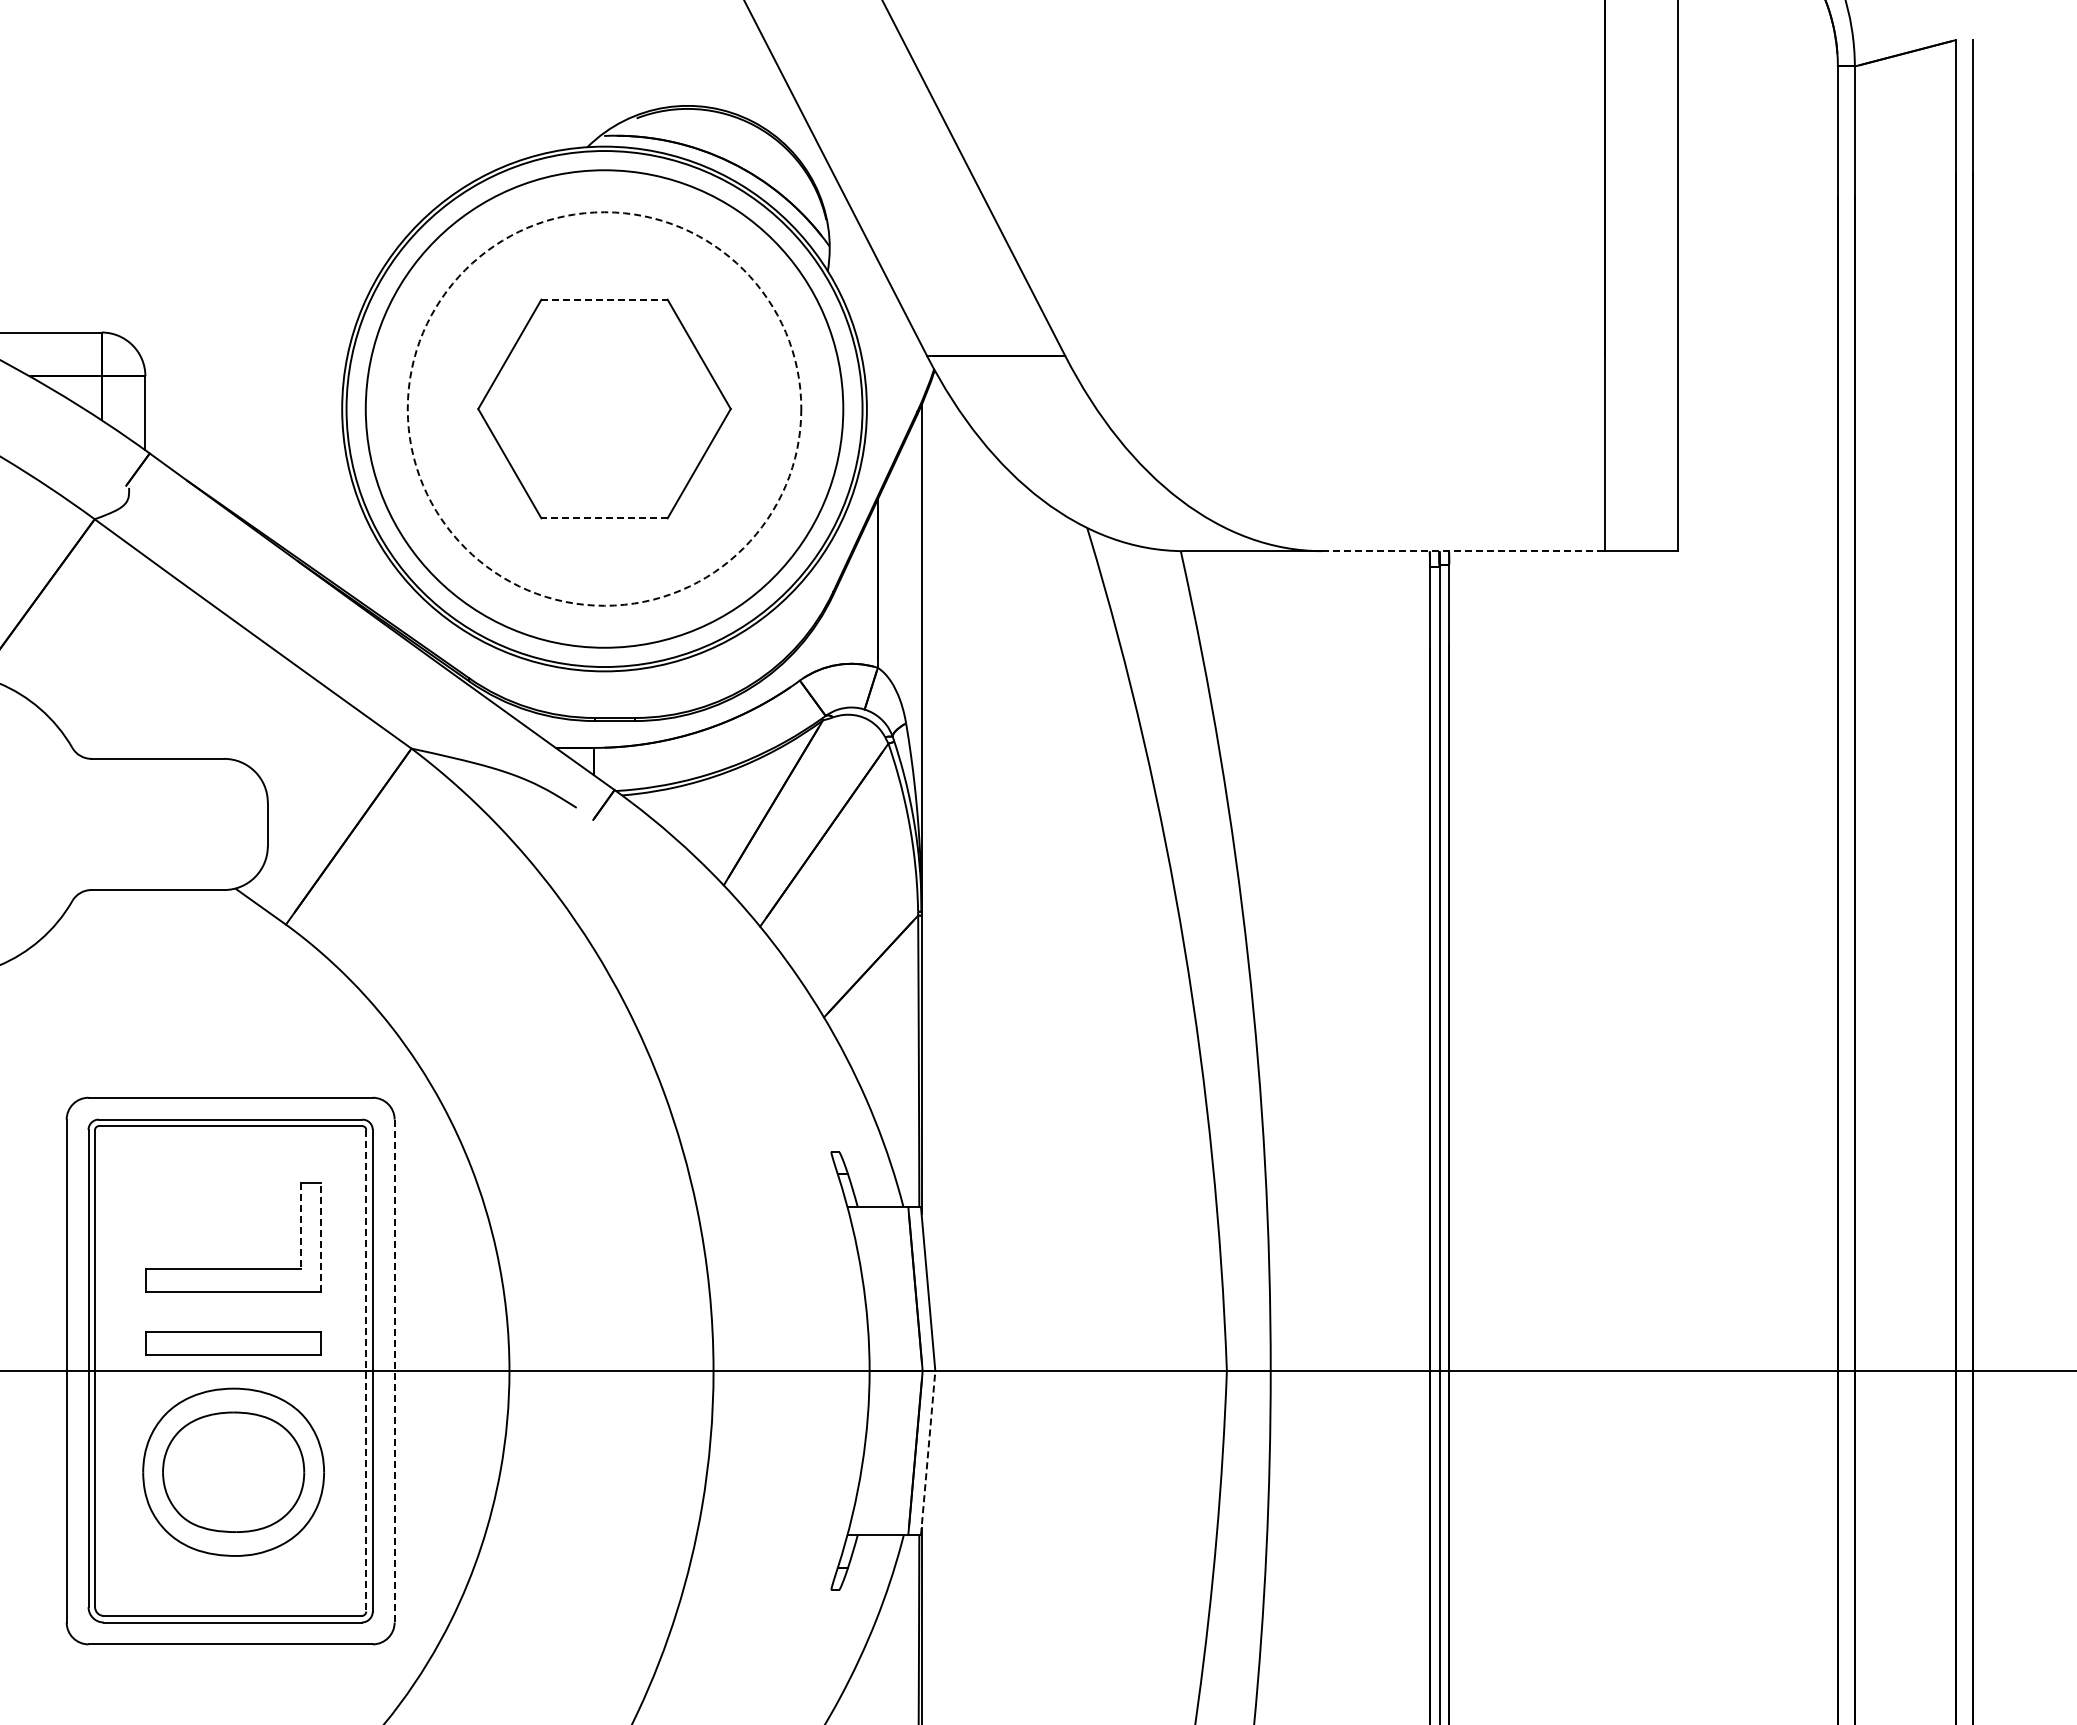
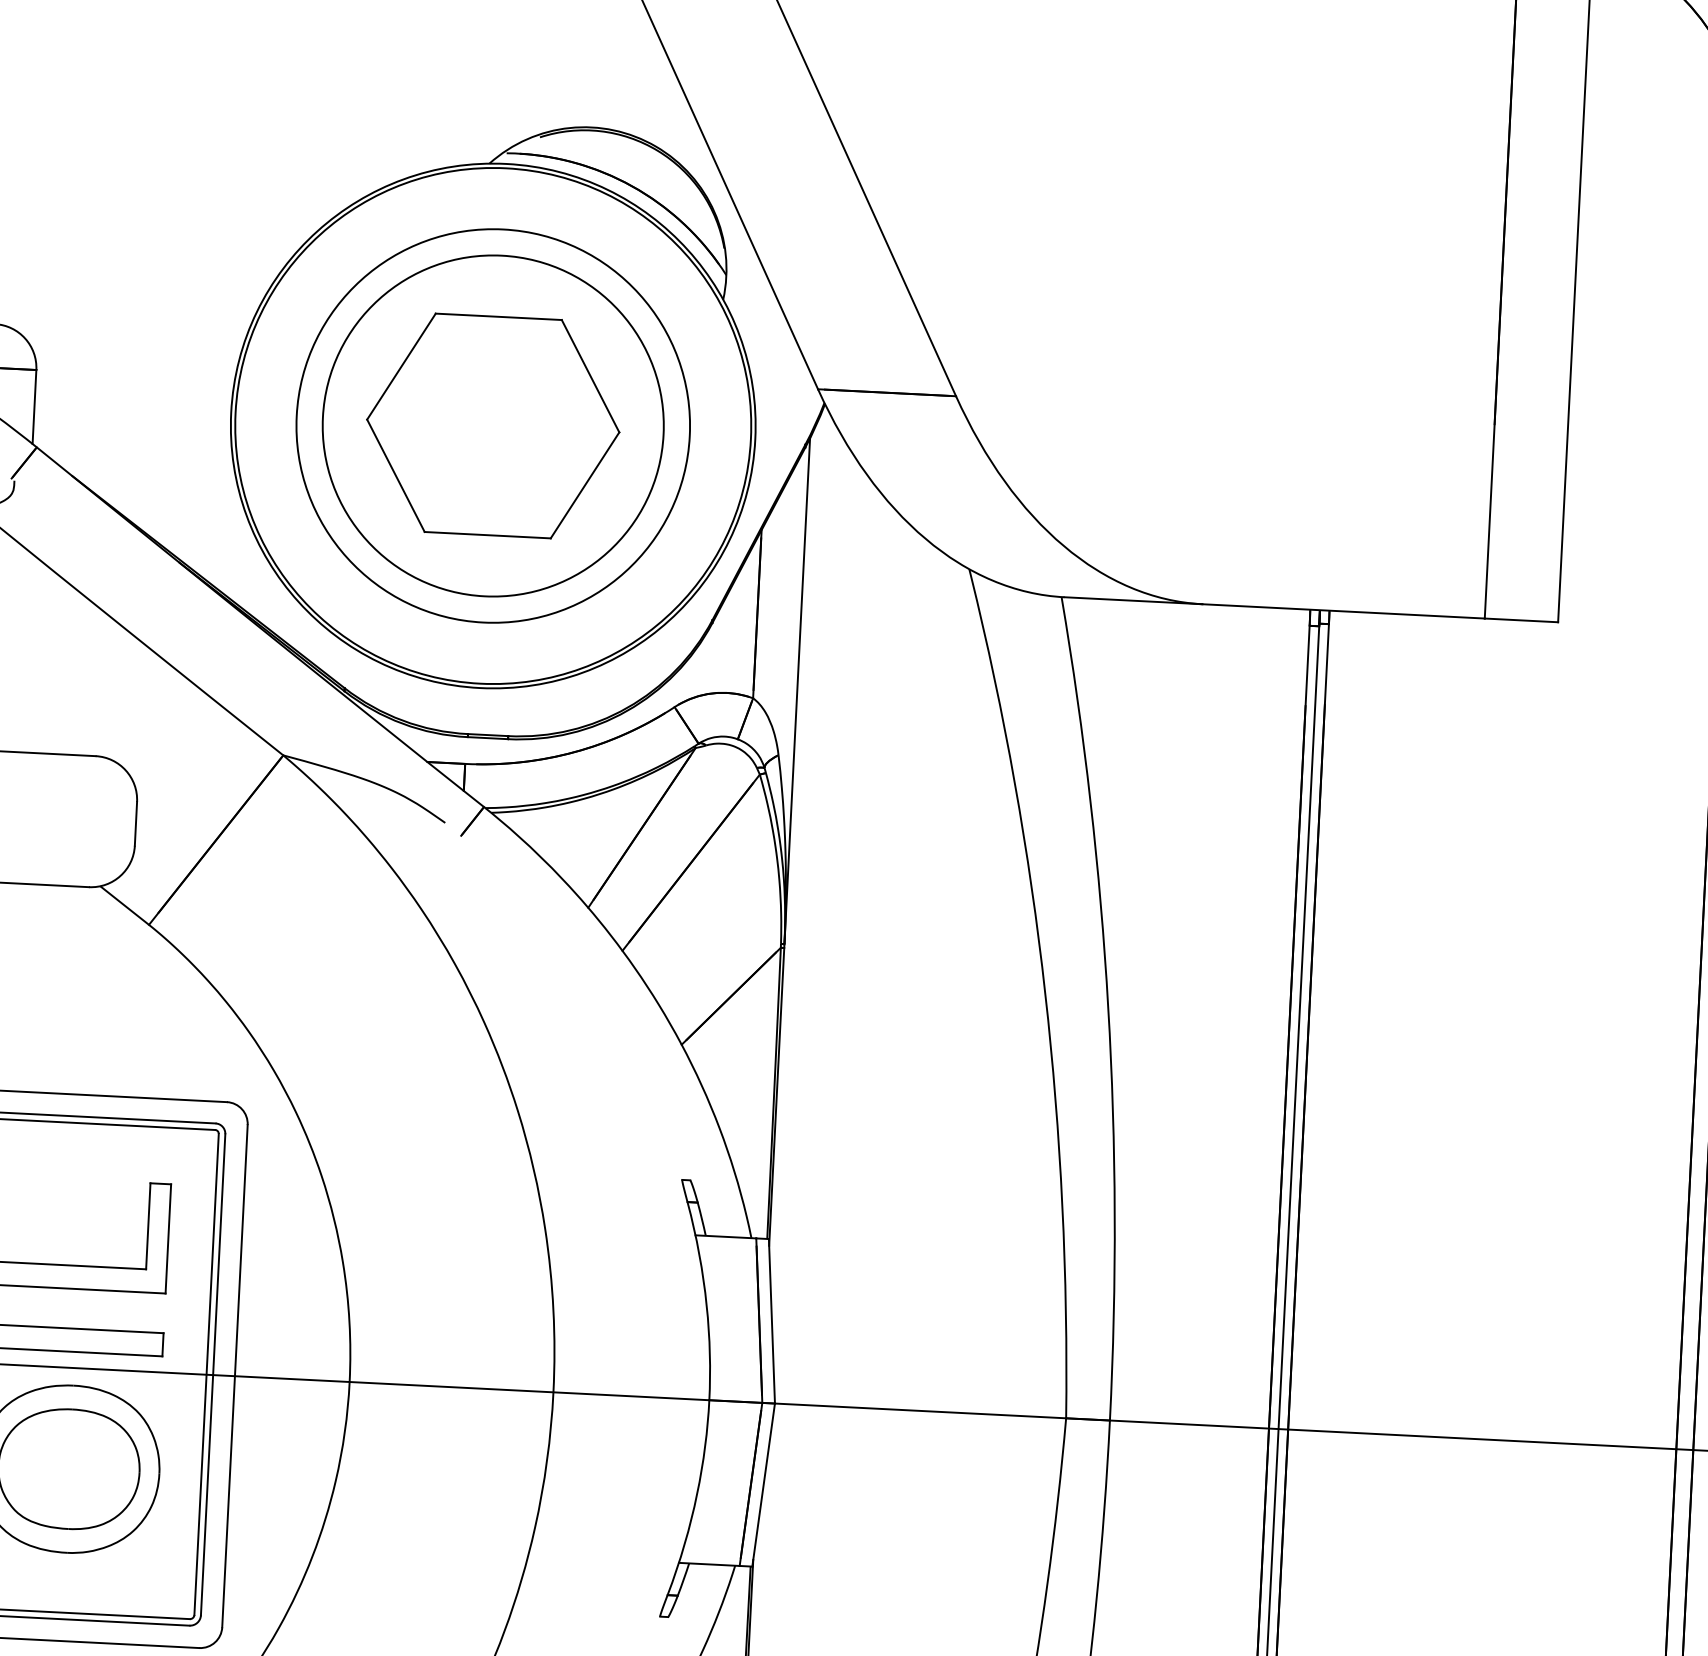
line: (605, 299) -> (499, 316), dashed -> solid
circle: (604, 408) -> (493, 425), dashed -> solid
circle: (604, 408) -> (493, 425), size x0.71
line: (604, 518) -> (487, 535), dashed -> solid
line: (1463, 551) -> (1343, 611), dashed -> solid
line: (300, 1226) -> (148, 1227), dashed -> solid
line: (321, 1237) -> (168, 1239), dashed -> solid
line: (366, 1370) -> (206, 1374), dashed -> solid
line: (394, 1371) -> (234, 1376), dashed -> solid
line: (928, 1452) -> (764, 1484), dashed -> solid

